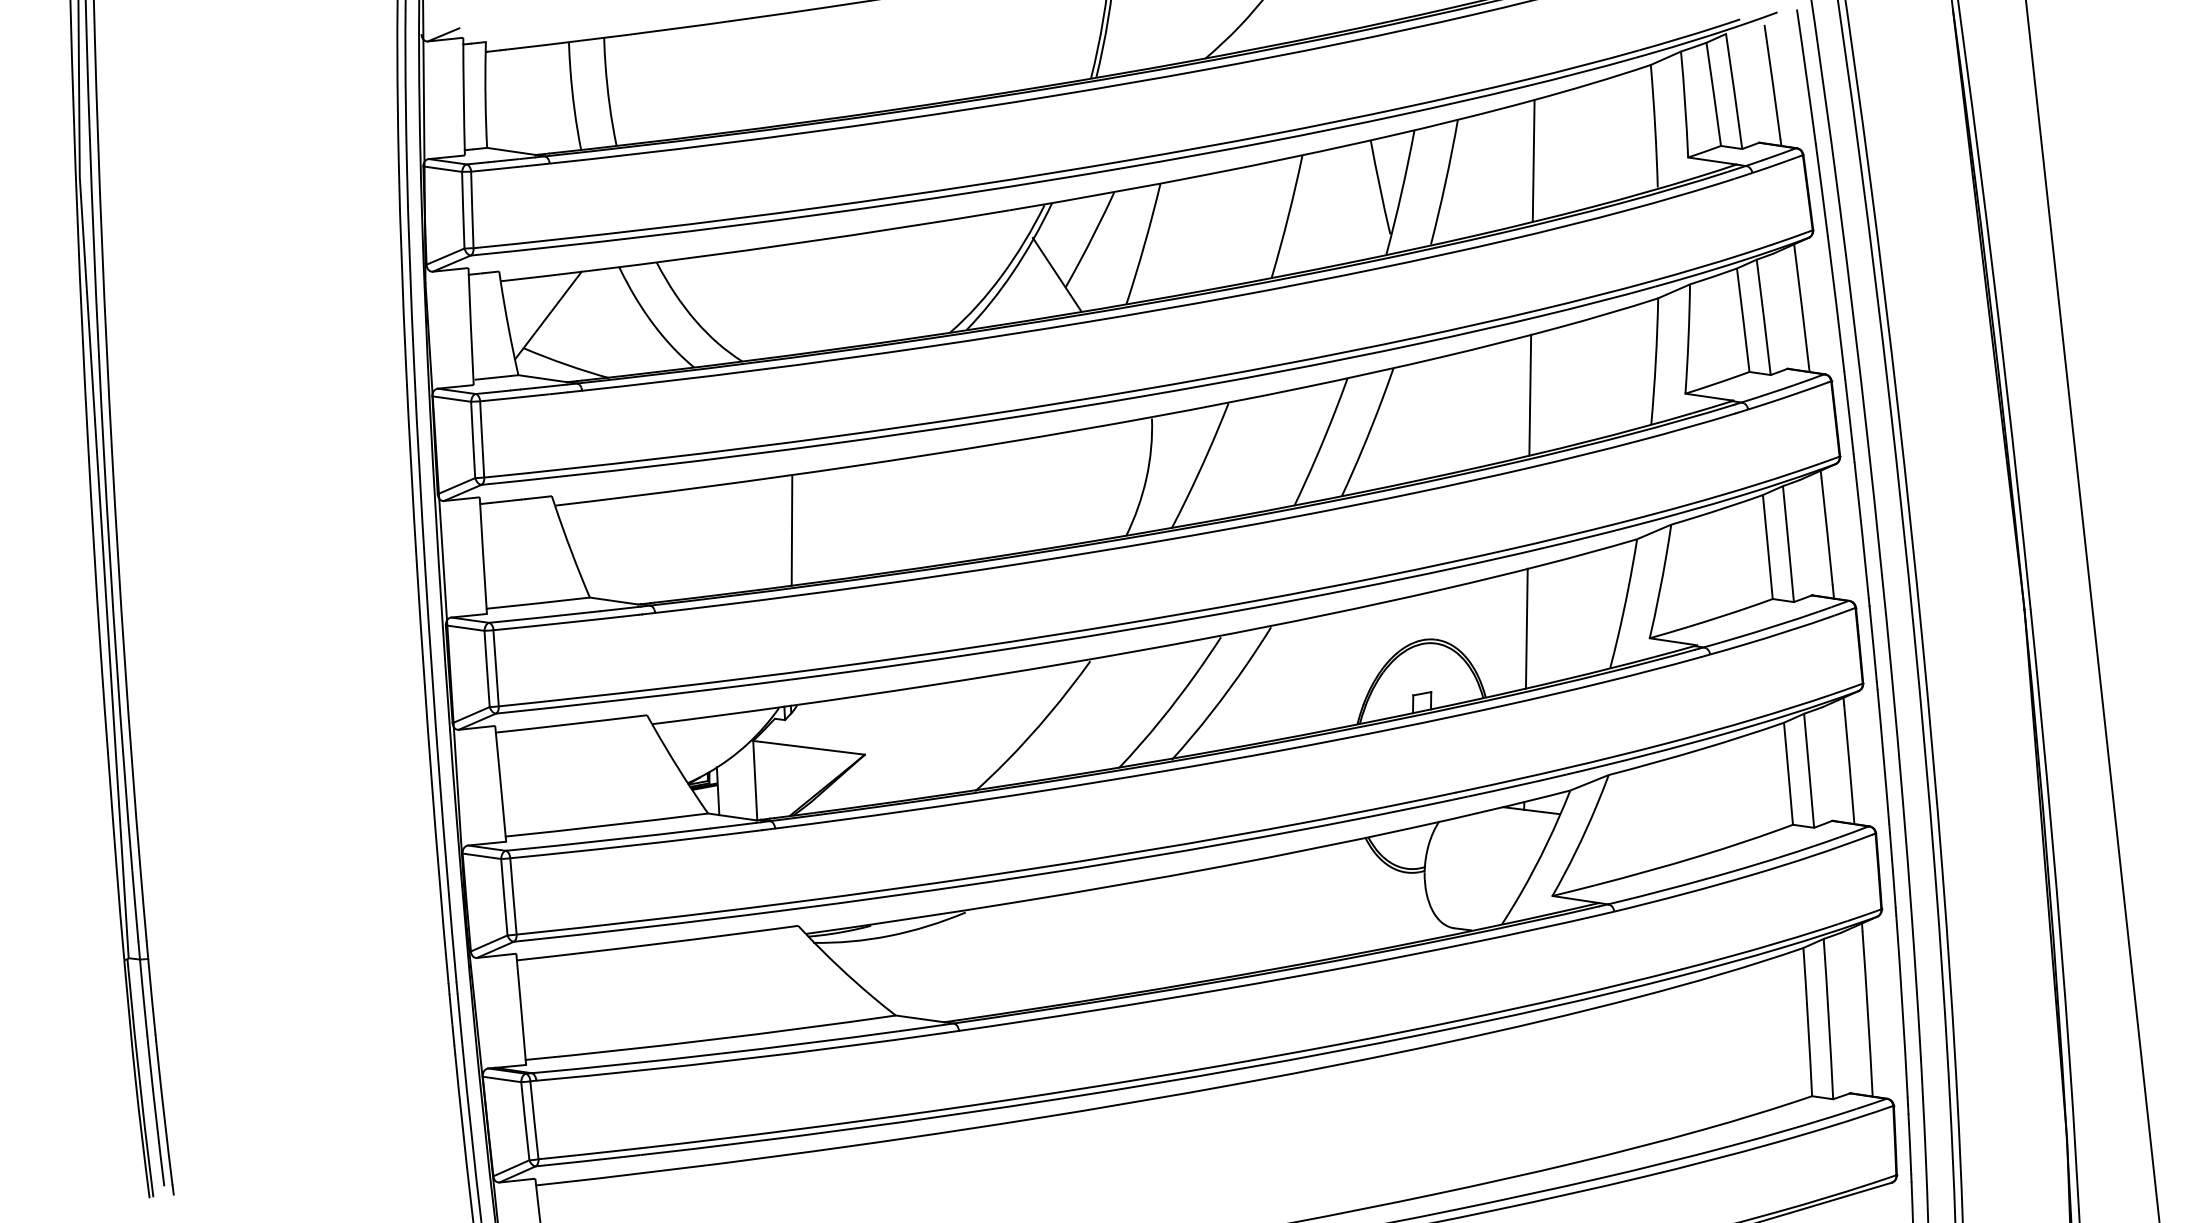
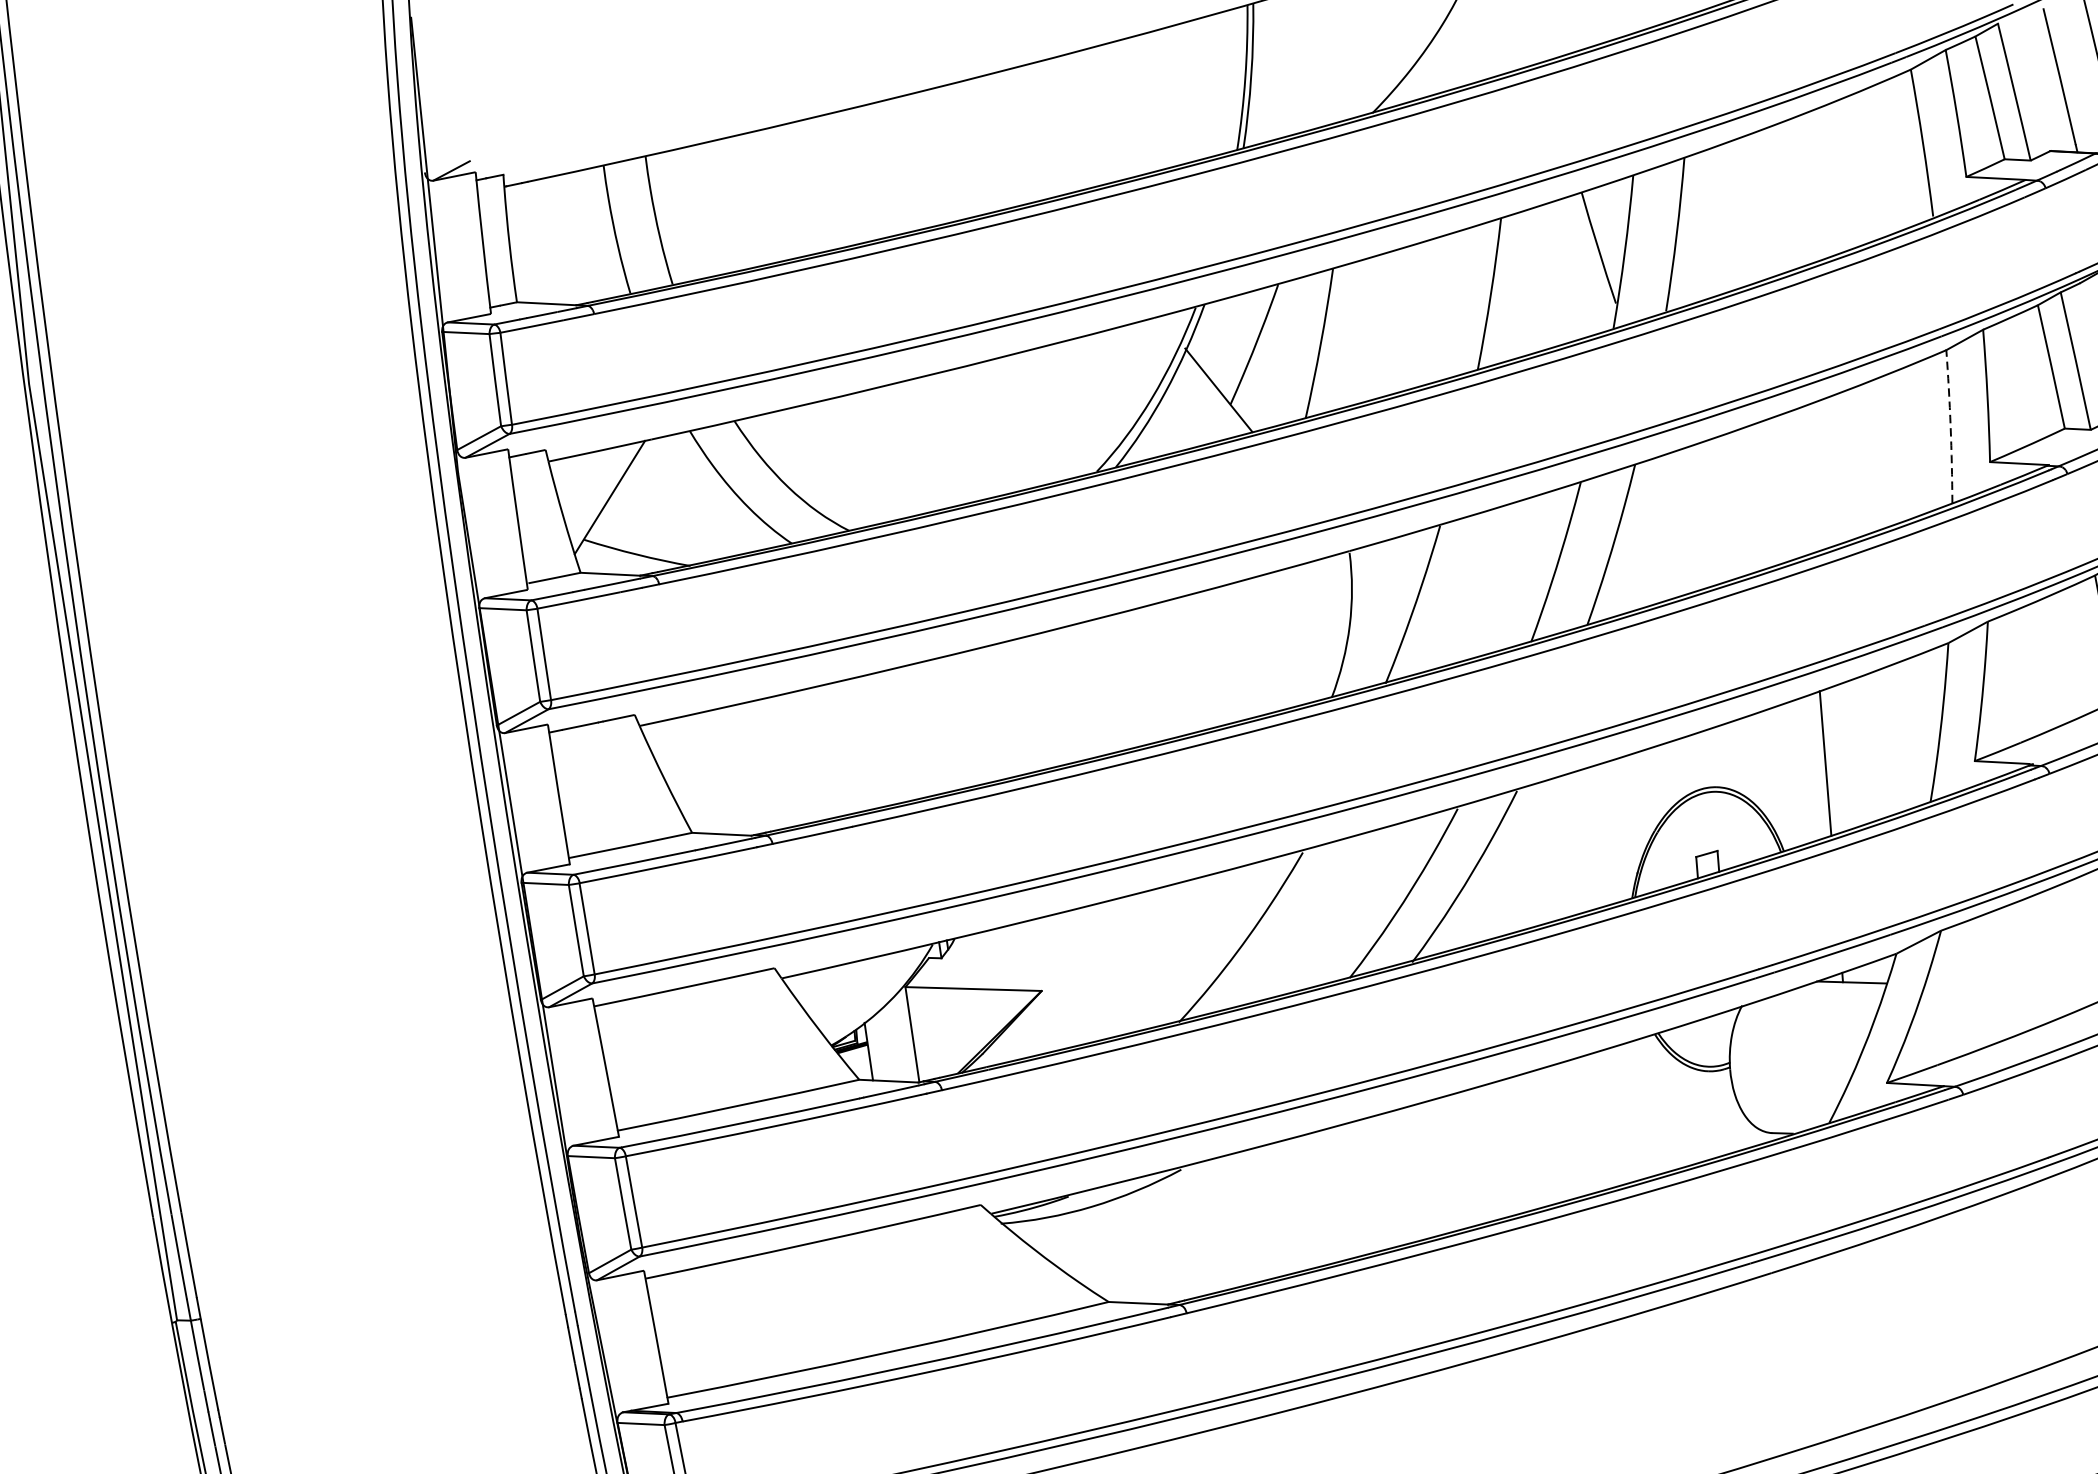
line: (1533, 160) -> (1780, 198), removed
arc: (1655, 361) -> (1950, 426), solid -> dashed
line: (1530, 394) -> (1803, 480), removed
line: (791, 530) -> (927, 728), removed

